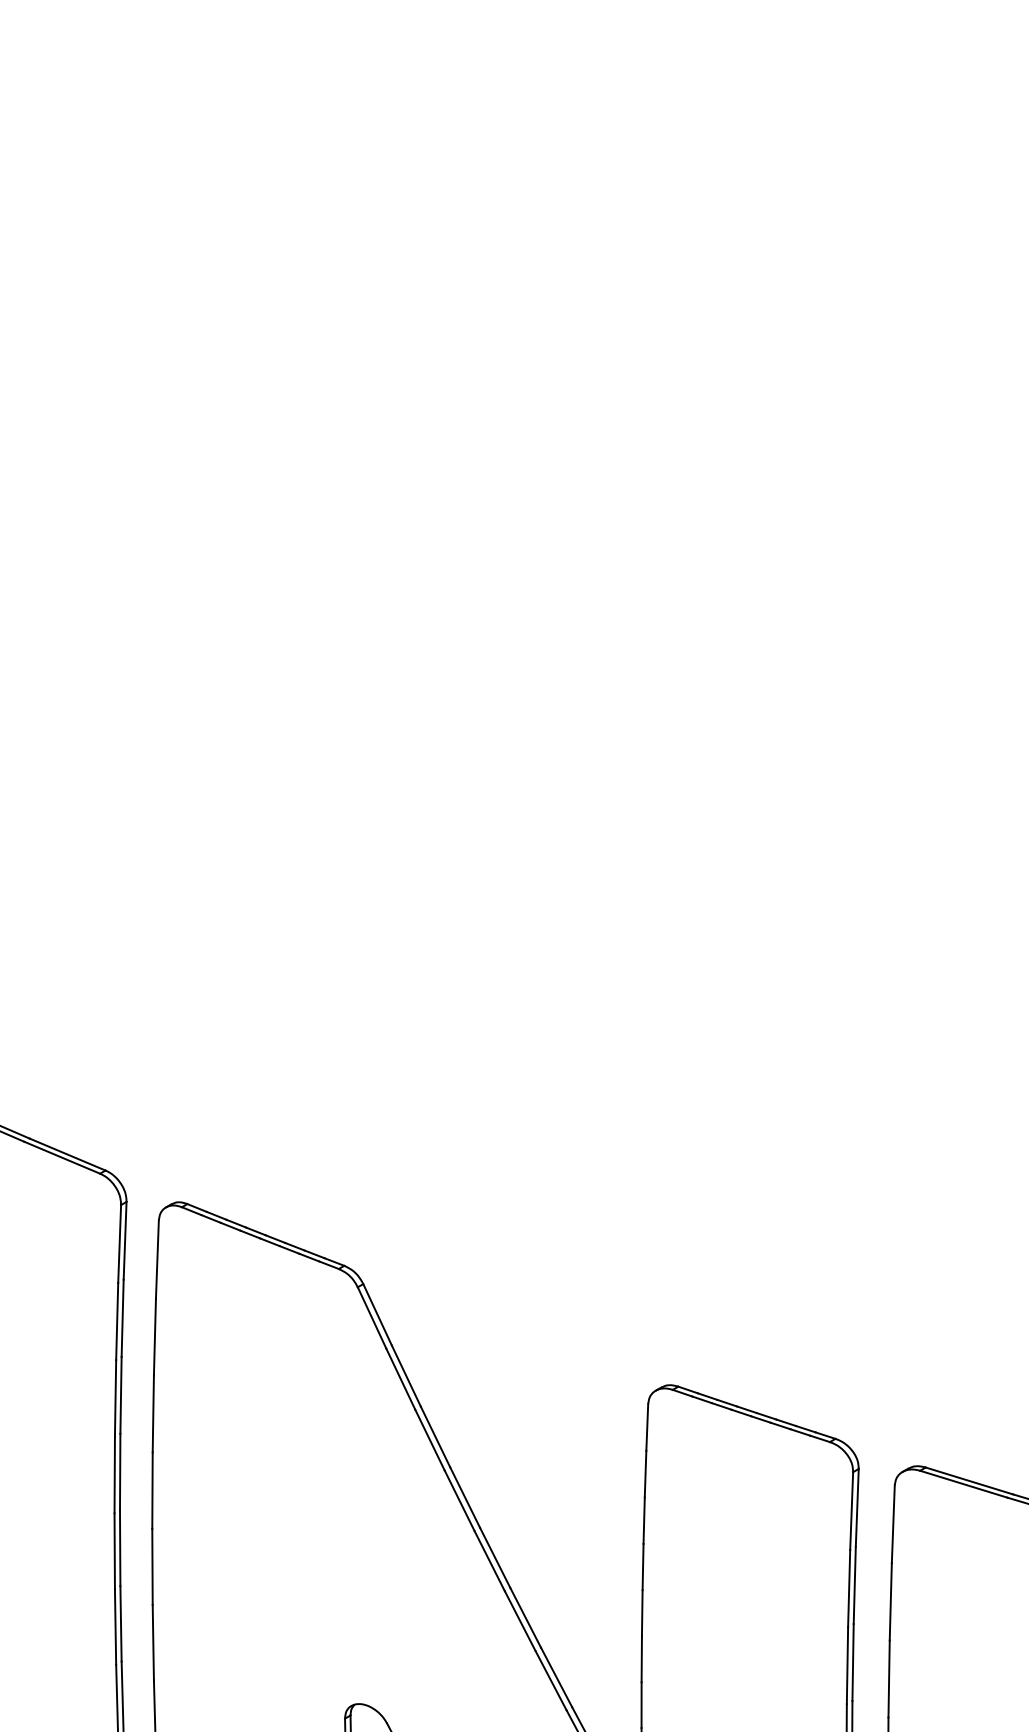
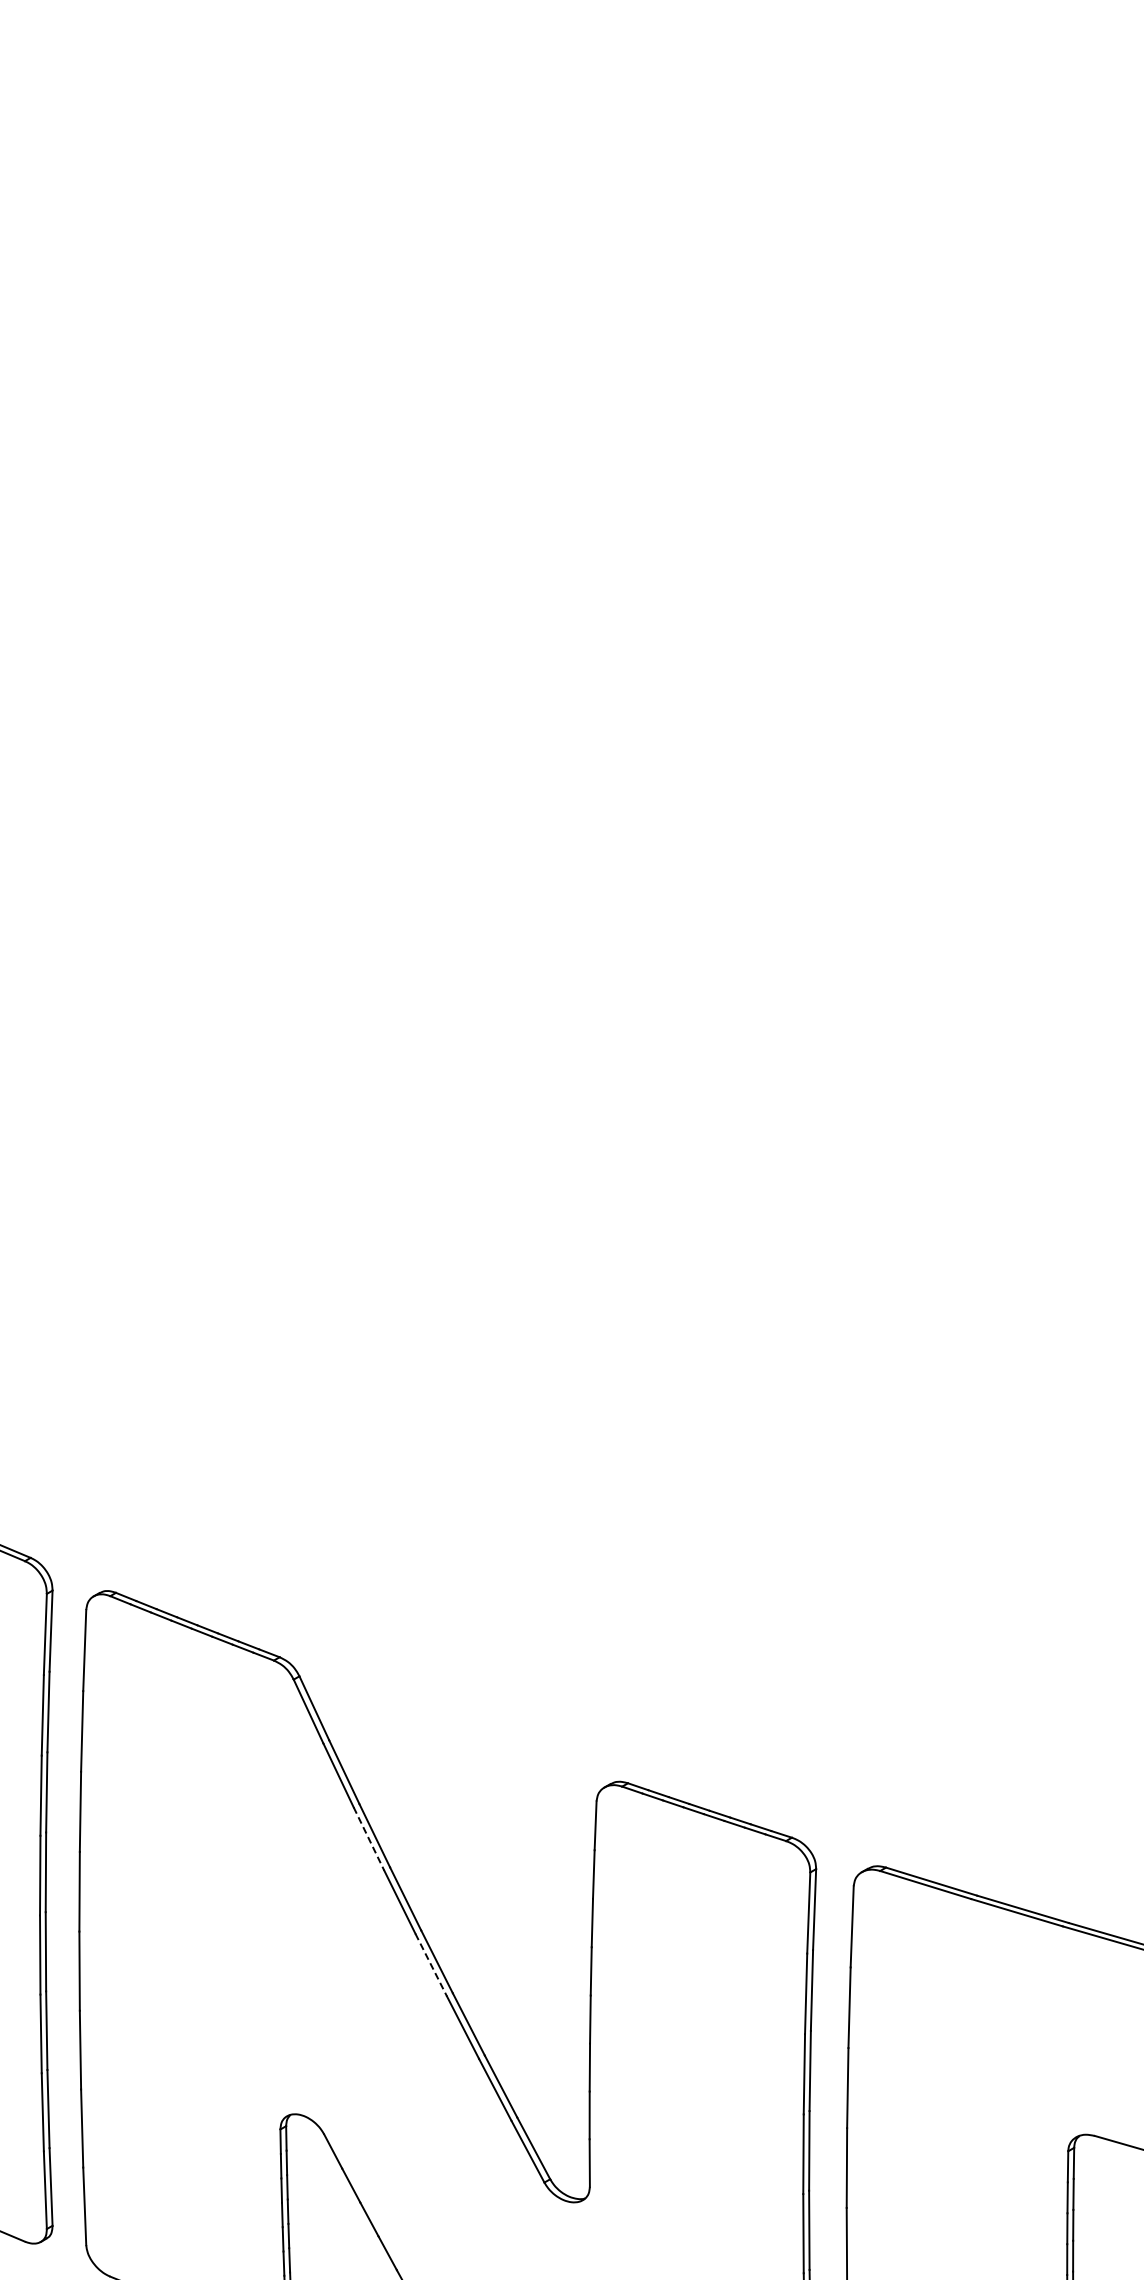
line: (430, 1440) -> (369, 1839), solid -> dashed
line: (489, 1561) -> (431, 1965), solid -> dashed

